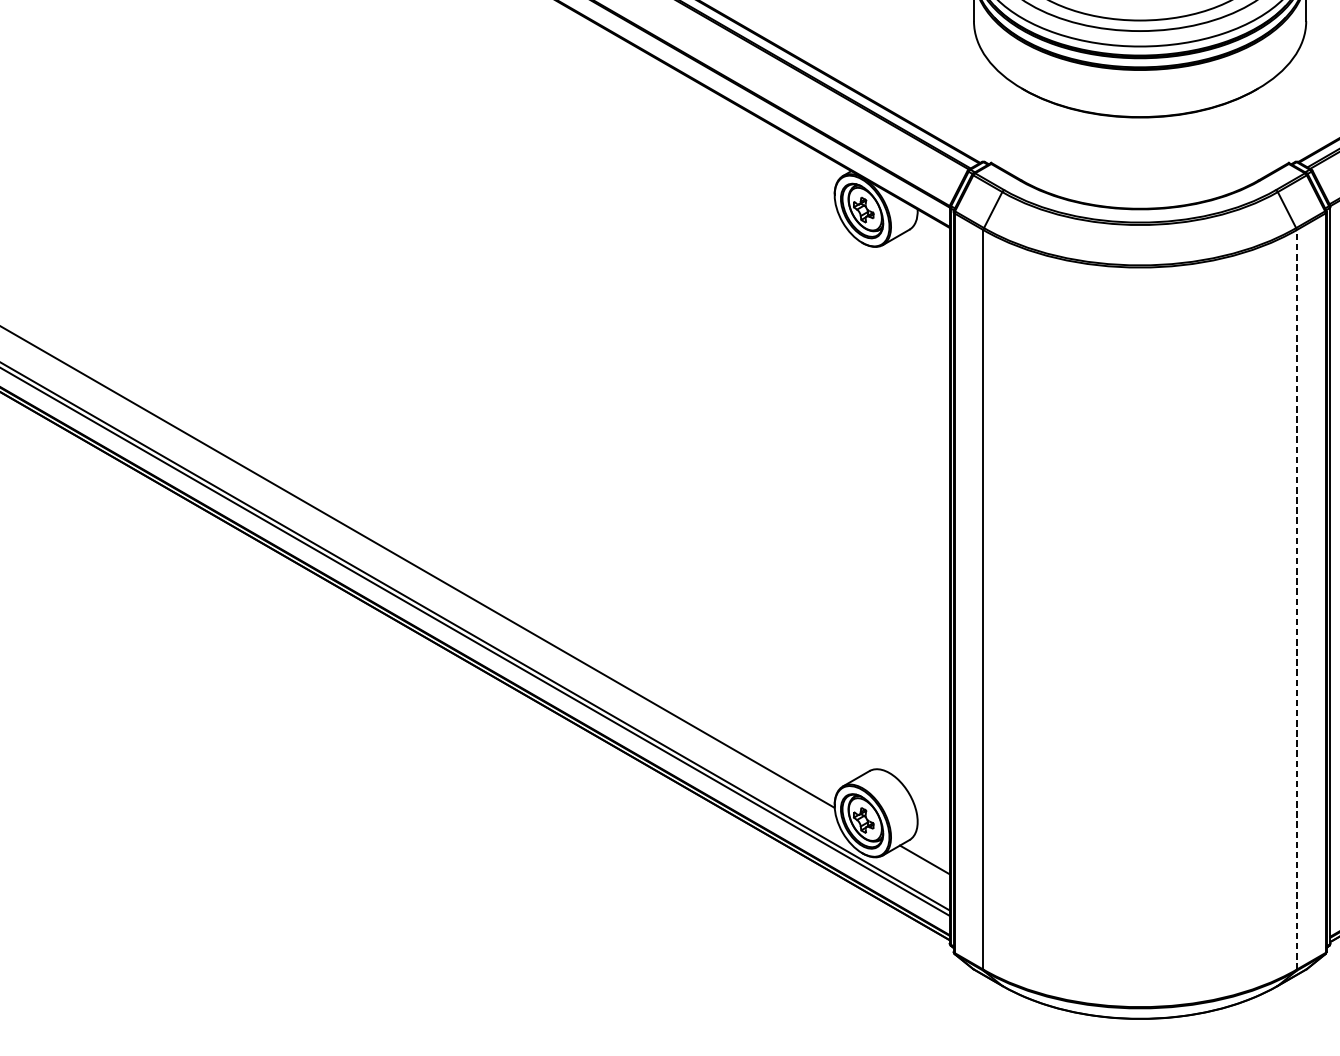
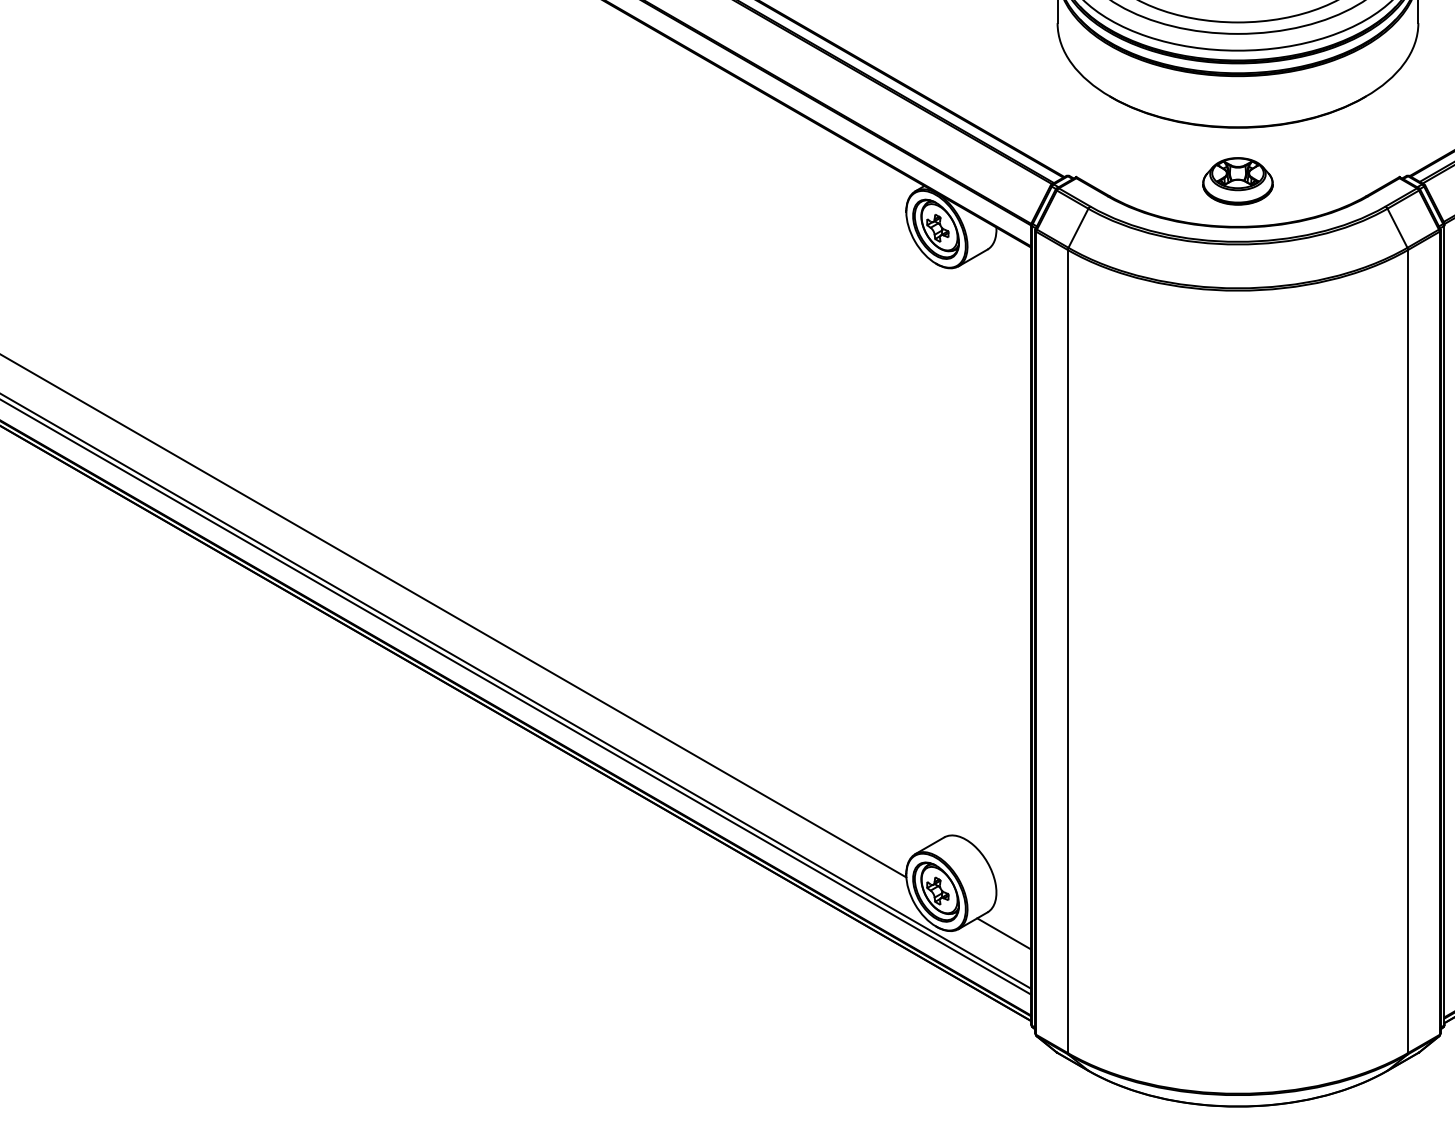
part: (1139, 167) -> (1237, 181), added
line: (1297, 599) -> (1408, 651), dashed -> solid

